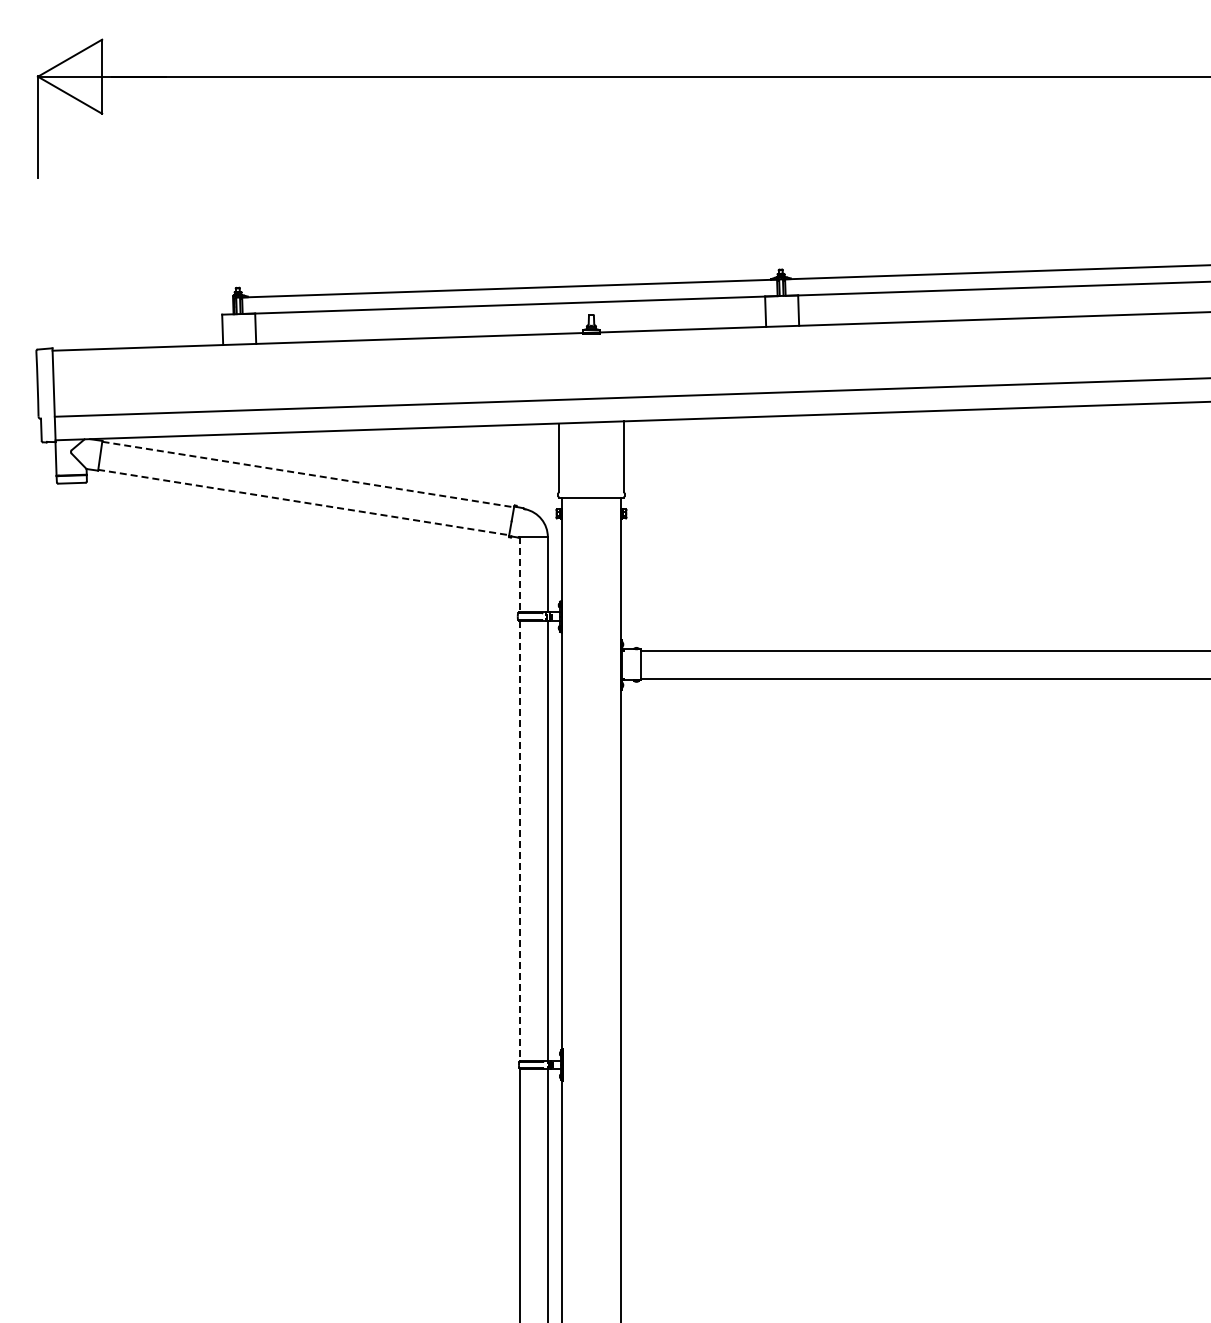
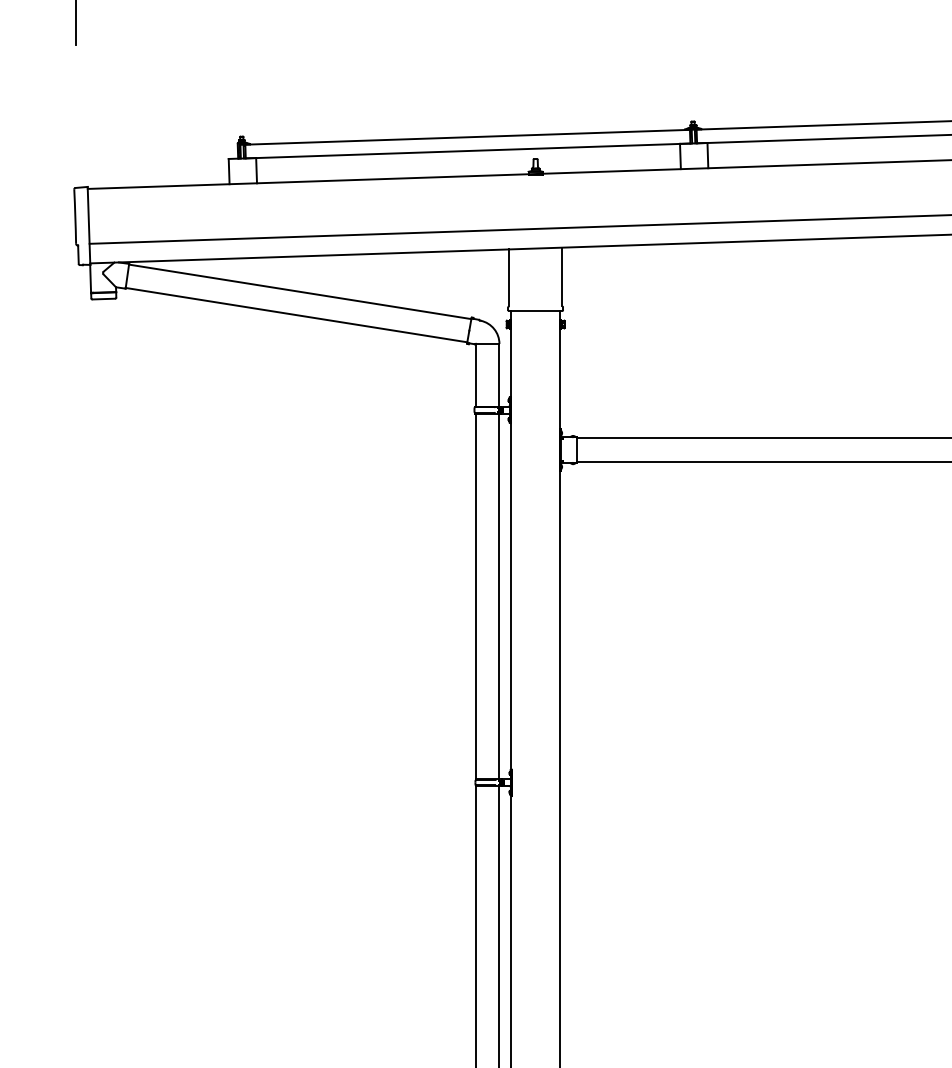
line: (308, 474) -> (300, 291), dashed -> solid
line: (304, 502) -> (297, 315), dashed -> solid
line: (519, 574) -> (475, 374), dashed -> solid
line: (519, 840) -> (475, 596), dashed -> solid

